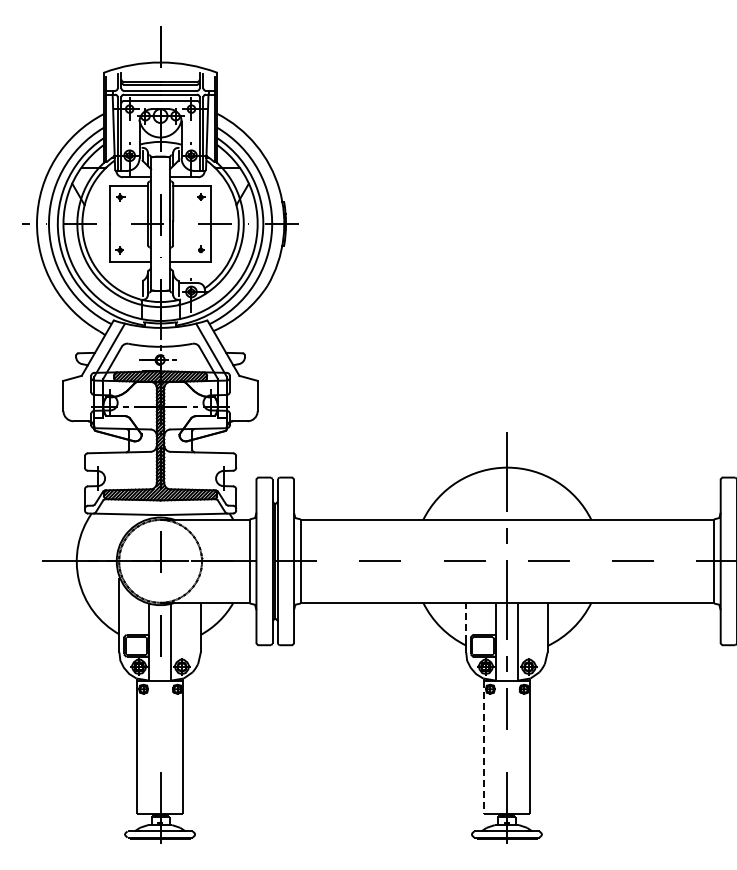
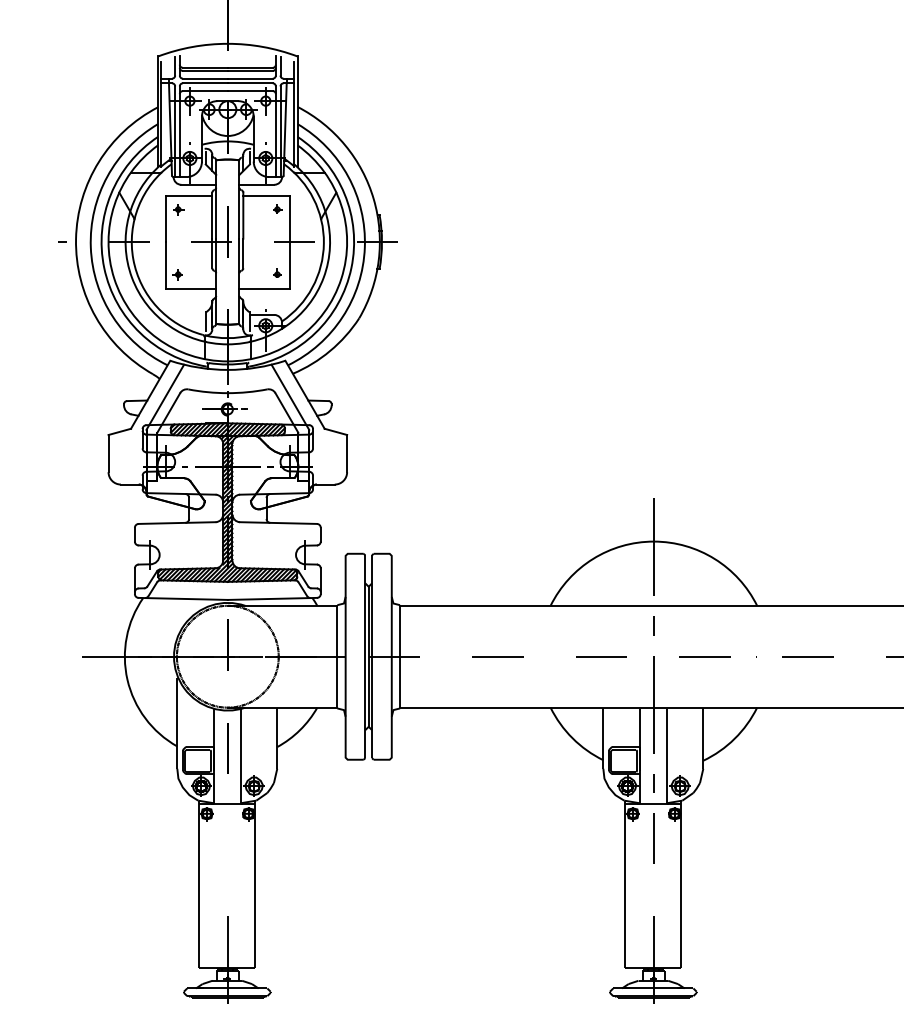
line: (466, 622) -> (603, 731), dashed -> solid
line: (484, 747) -> (625, 885), dashed -> solid

